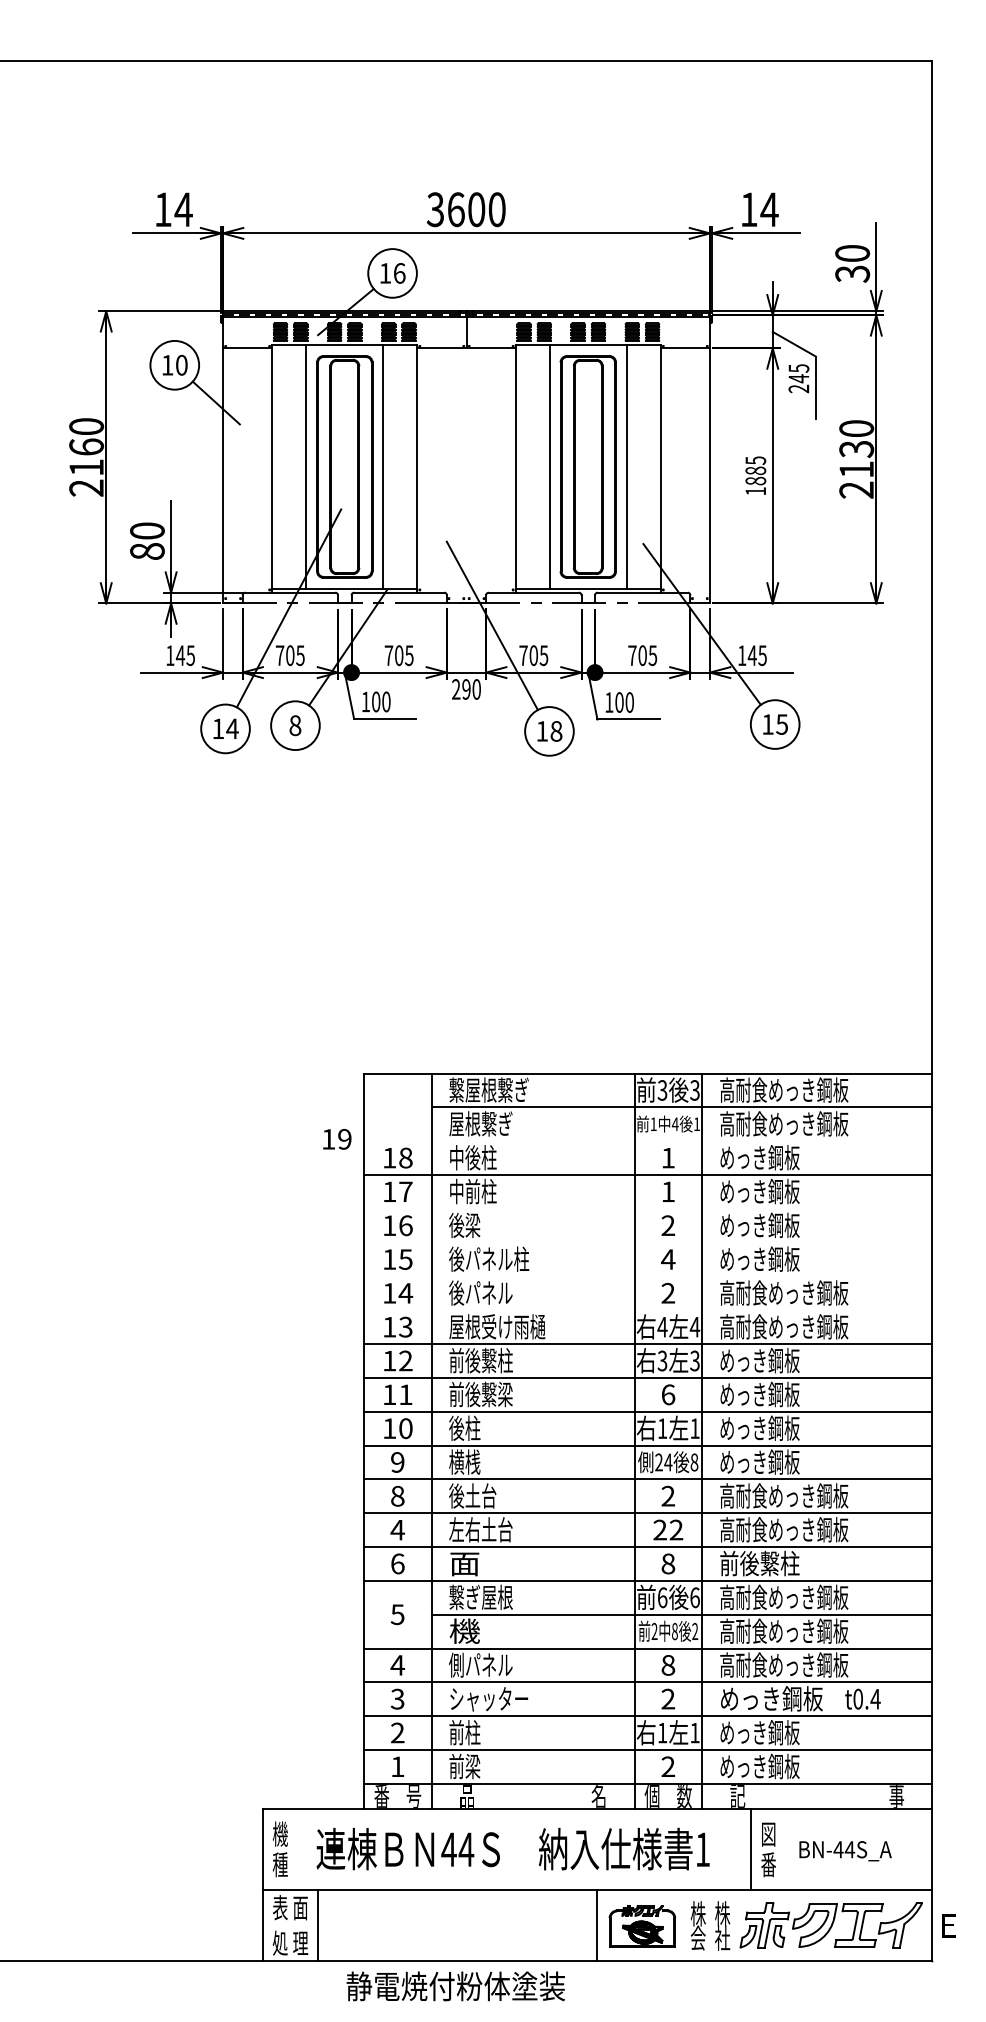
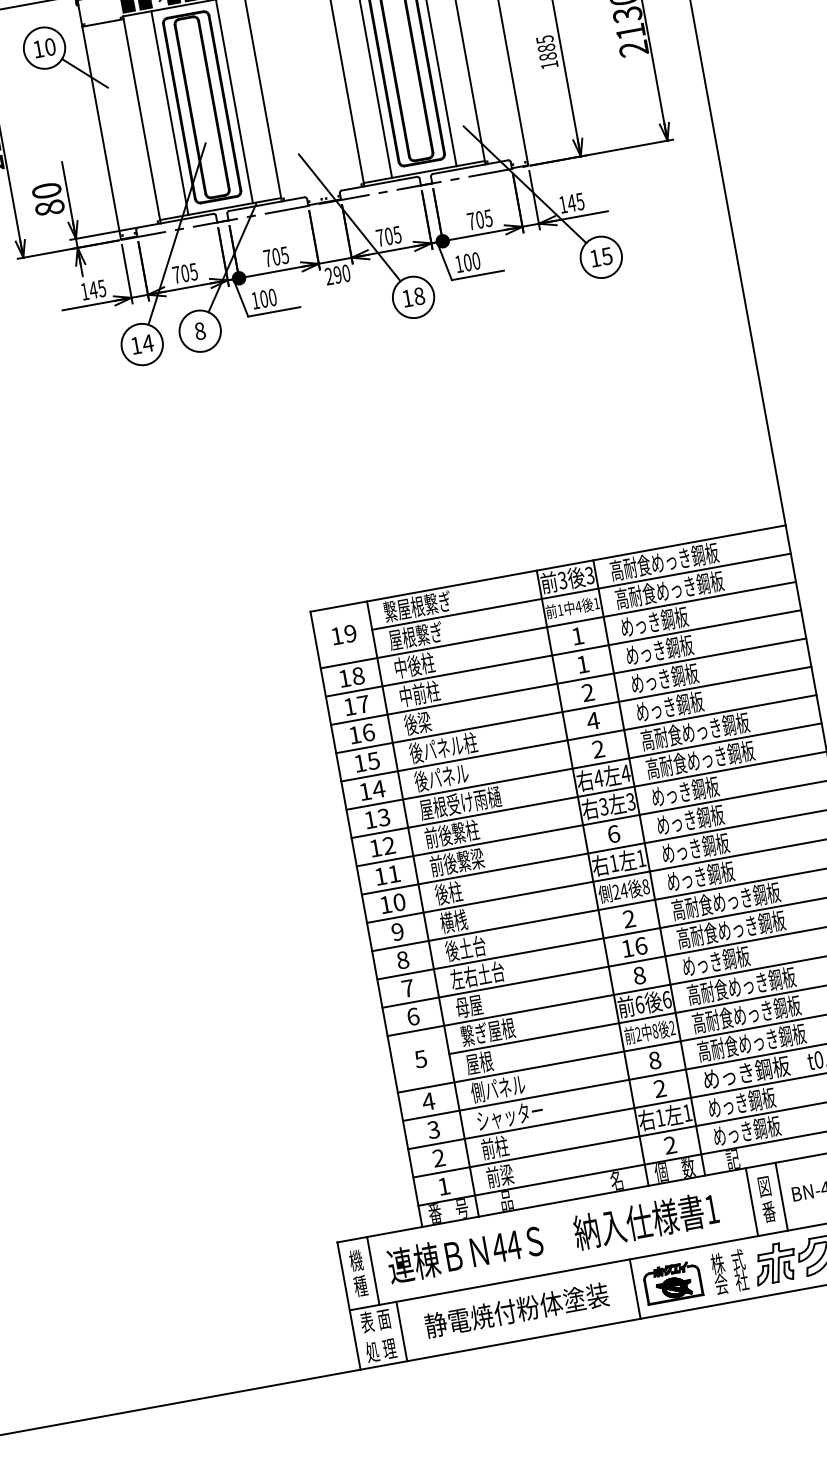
text: (337, 1139) -> (344, 634), moved
line: (648, 1141) -> (558, 625), added
line: (648, 1208) -> (568, 681), added
line: (648, 1242) -> (574, 709), added
line: (648, 1276) -> (579, 738), added
line: (648, 1310) -> (584, 766), added
text: (668, 1529) -> (634, 946), 22 -> 16
text: (397, 1530) -> (407, 988), 4 -> 7
text: (759, 1563) -> (715, 961), 前後繋柱 -> めっき鋼板
text: (464, 1564) -> (469, 1007), 面 -> 母屋
text: (464, 1630) -> (479, 1062), 機 -> 屋根
line: (298, 1849) -> (373, 1270), added
line: (786, 1849) -> (781, 1196), added
text: (722, 1913) -> (737, 1259), 株 -> 式
text: (455, 1986) -> (516, 1310), moved

